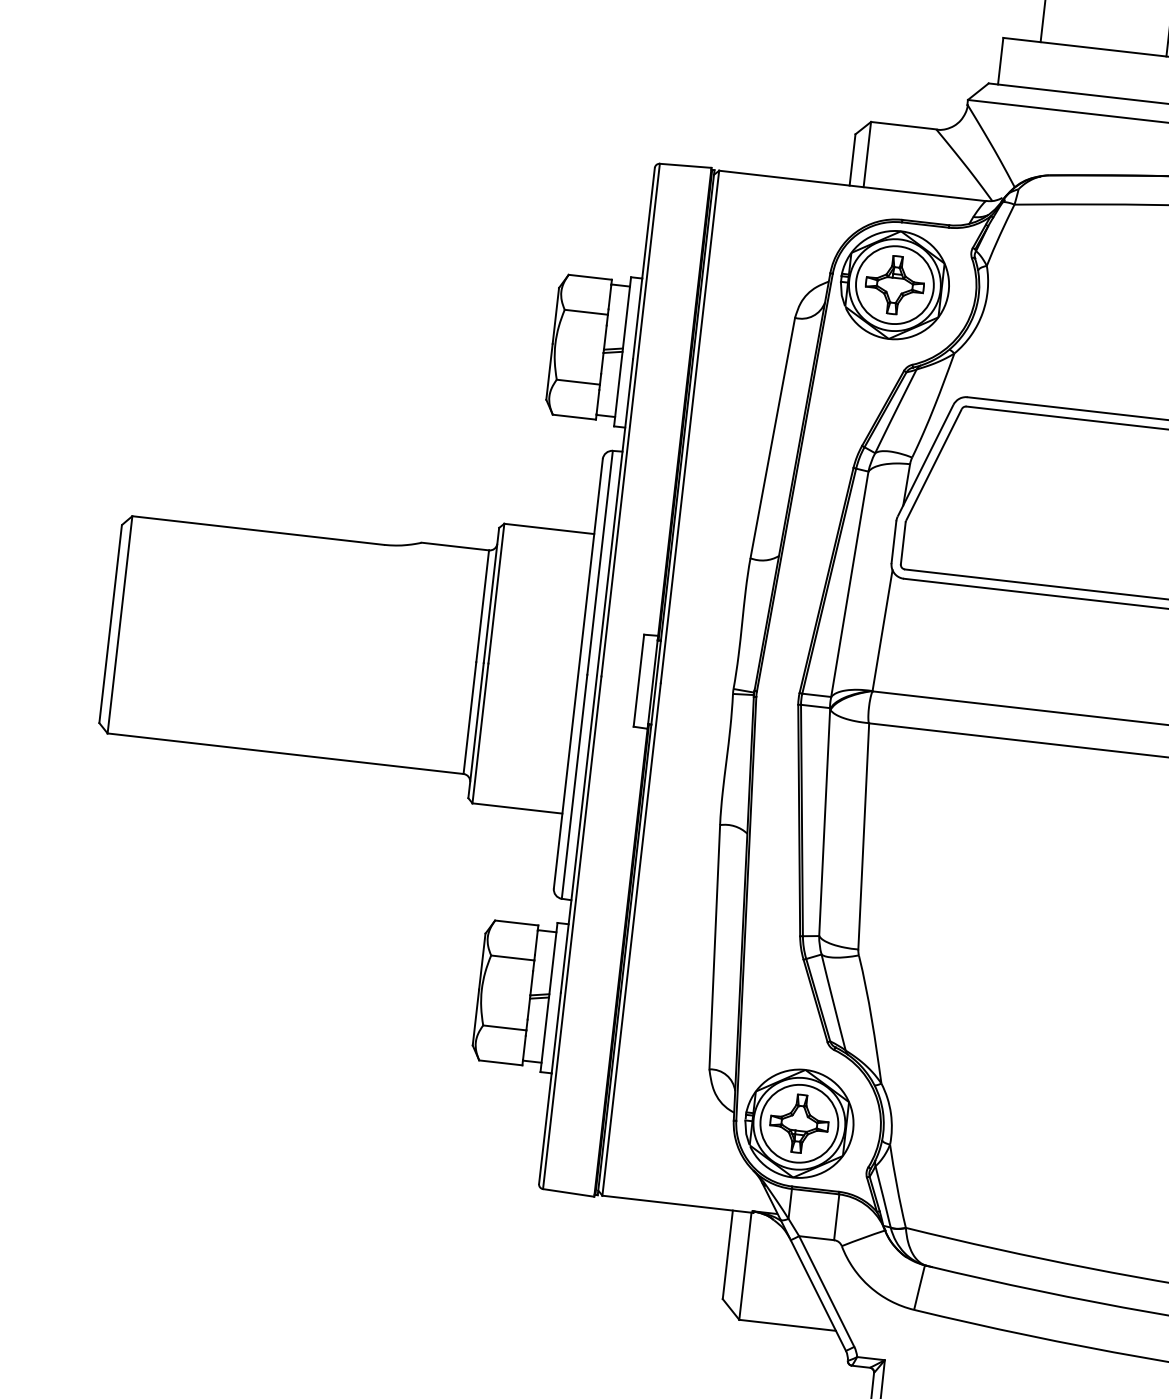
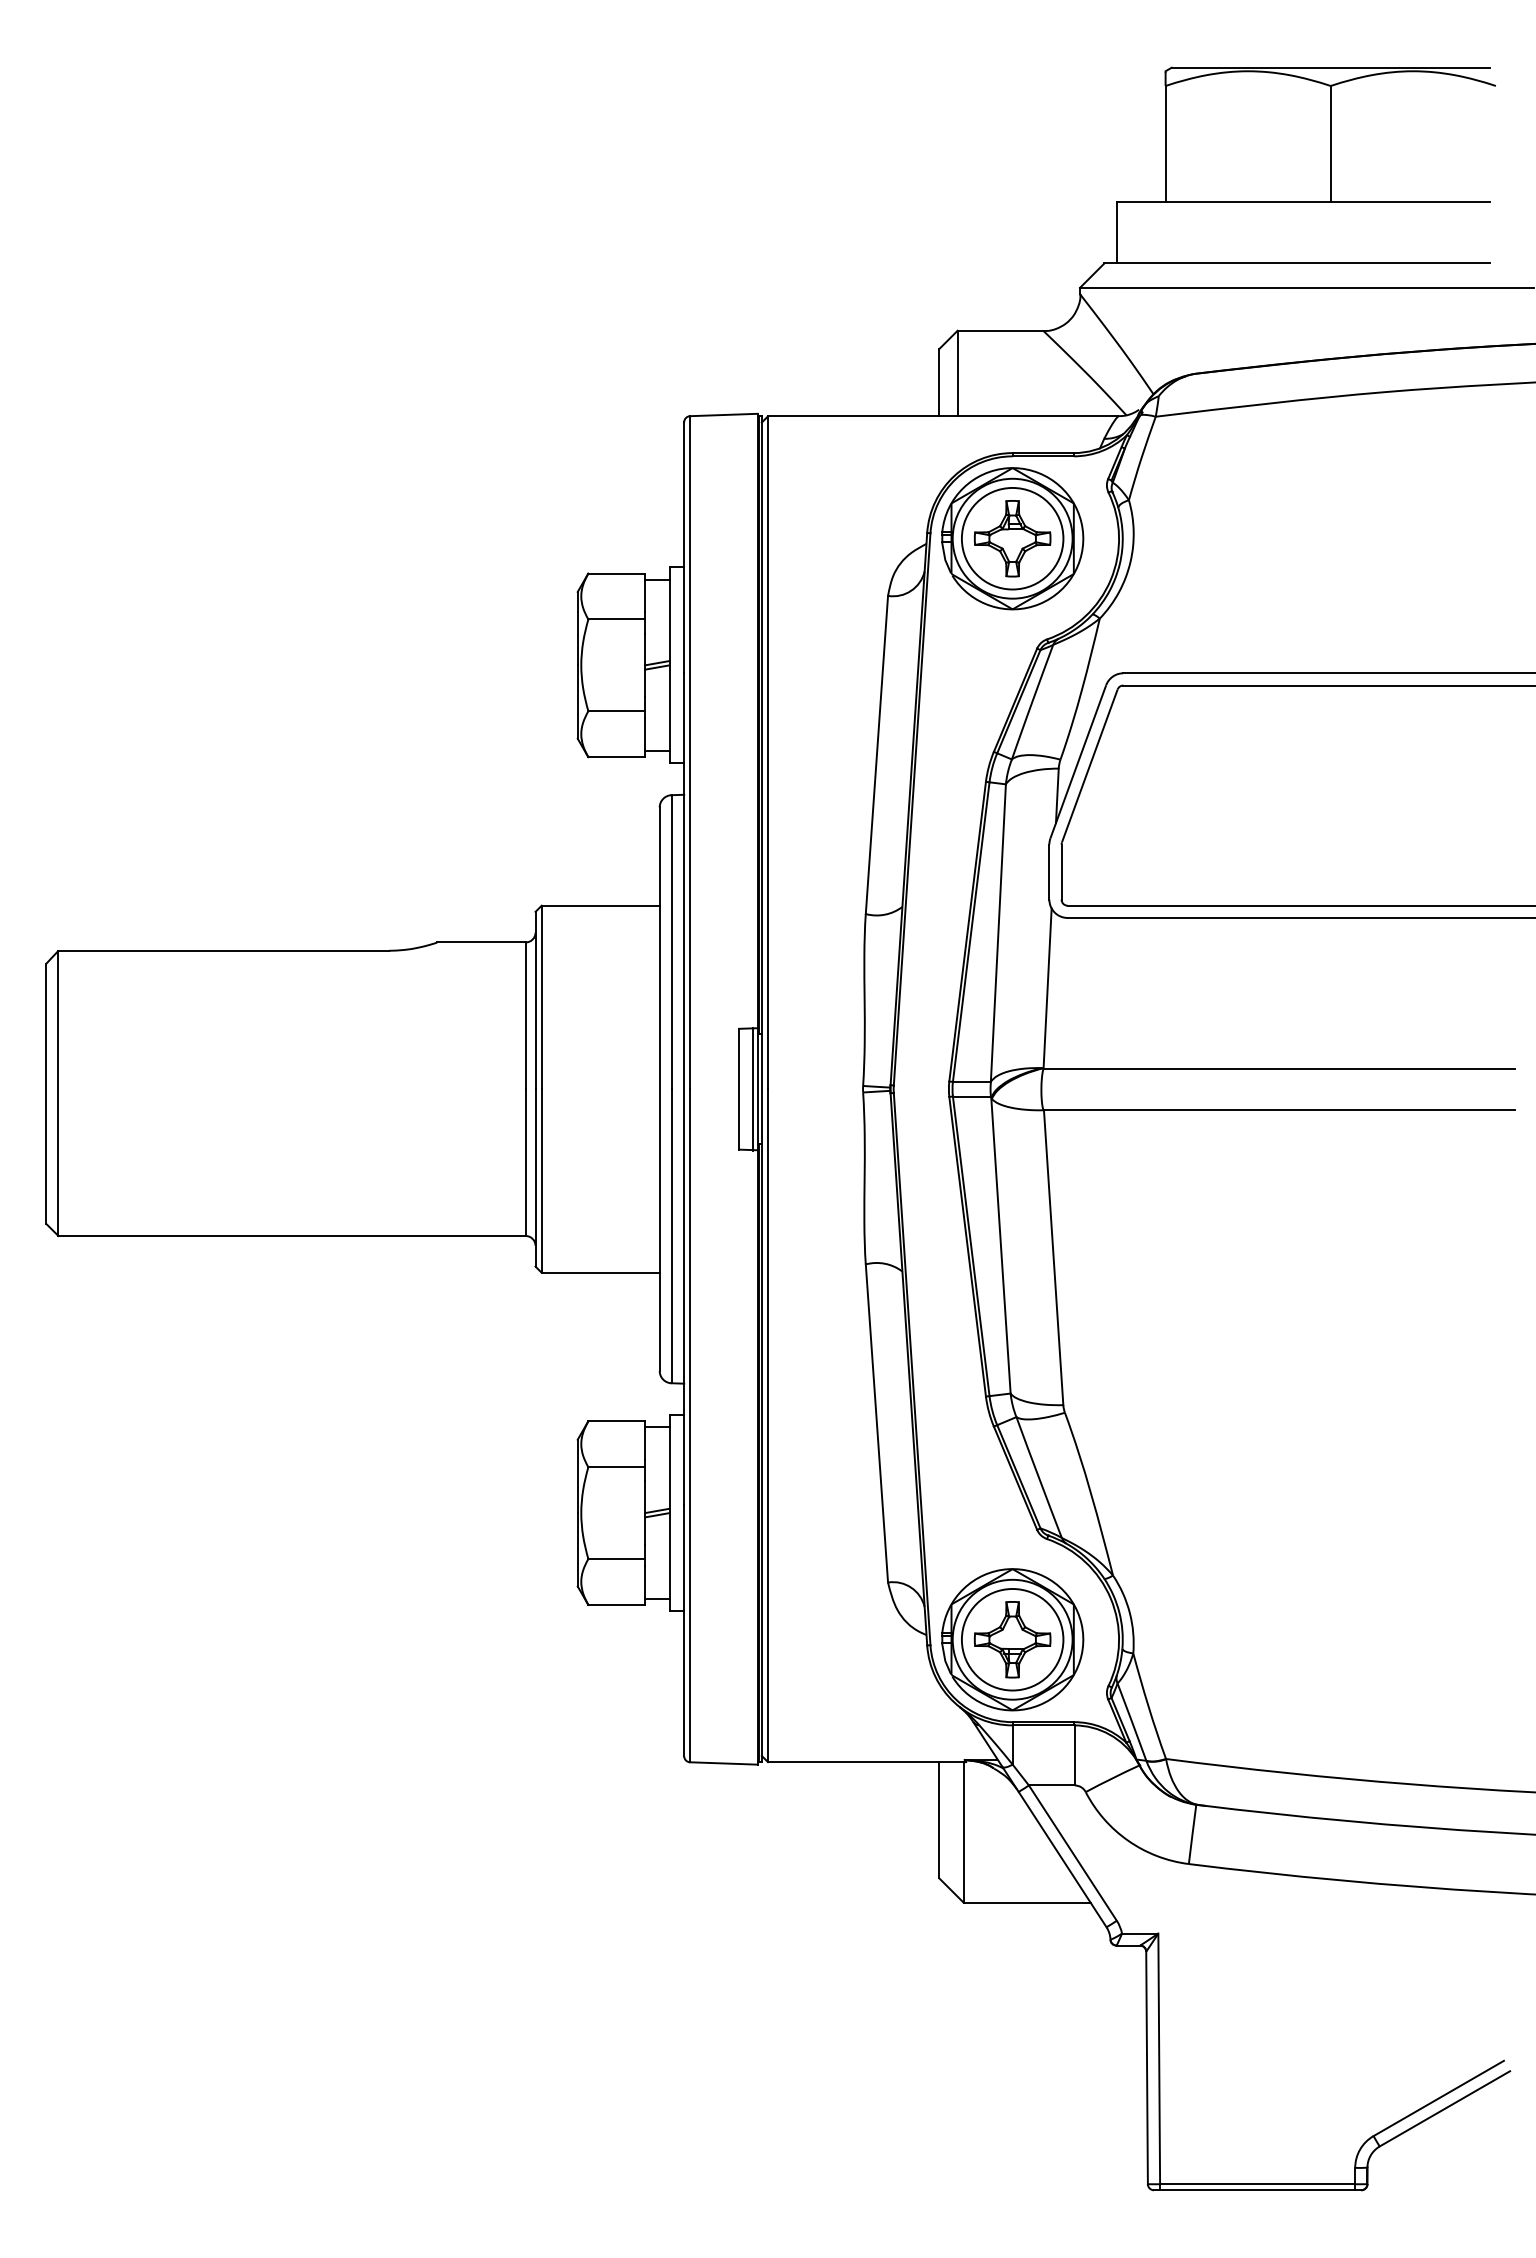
line: (648, 682) -> (752, 1089), added

